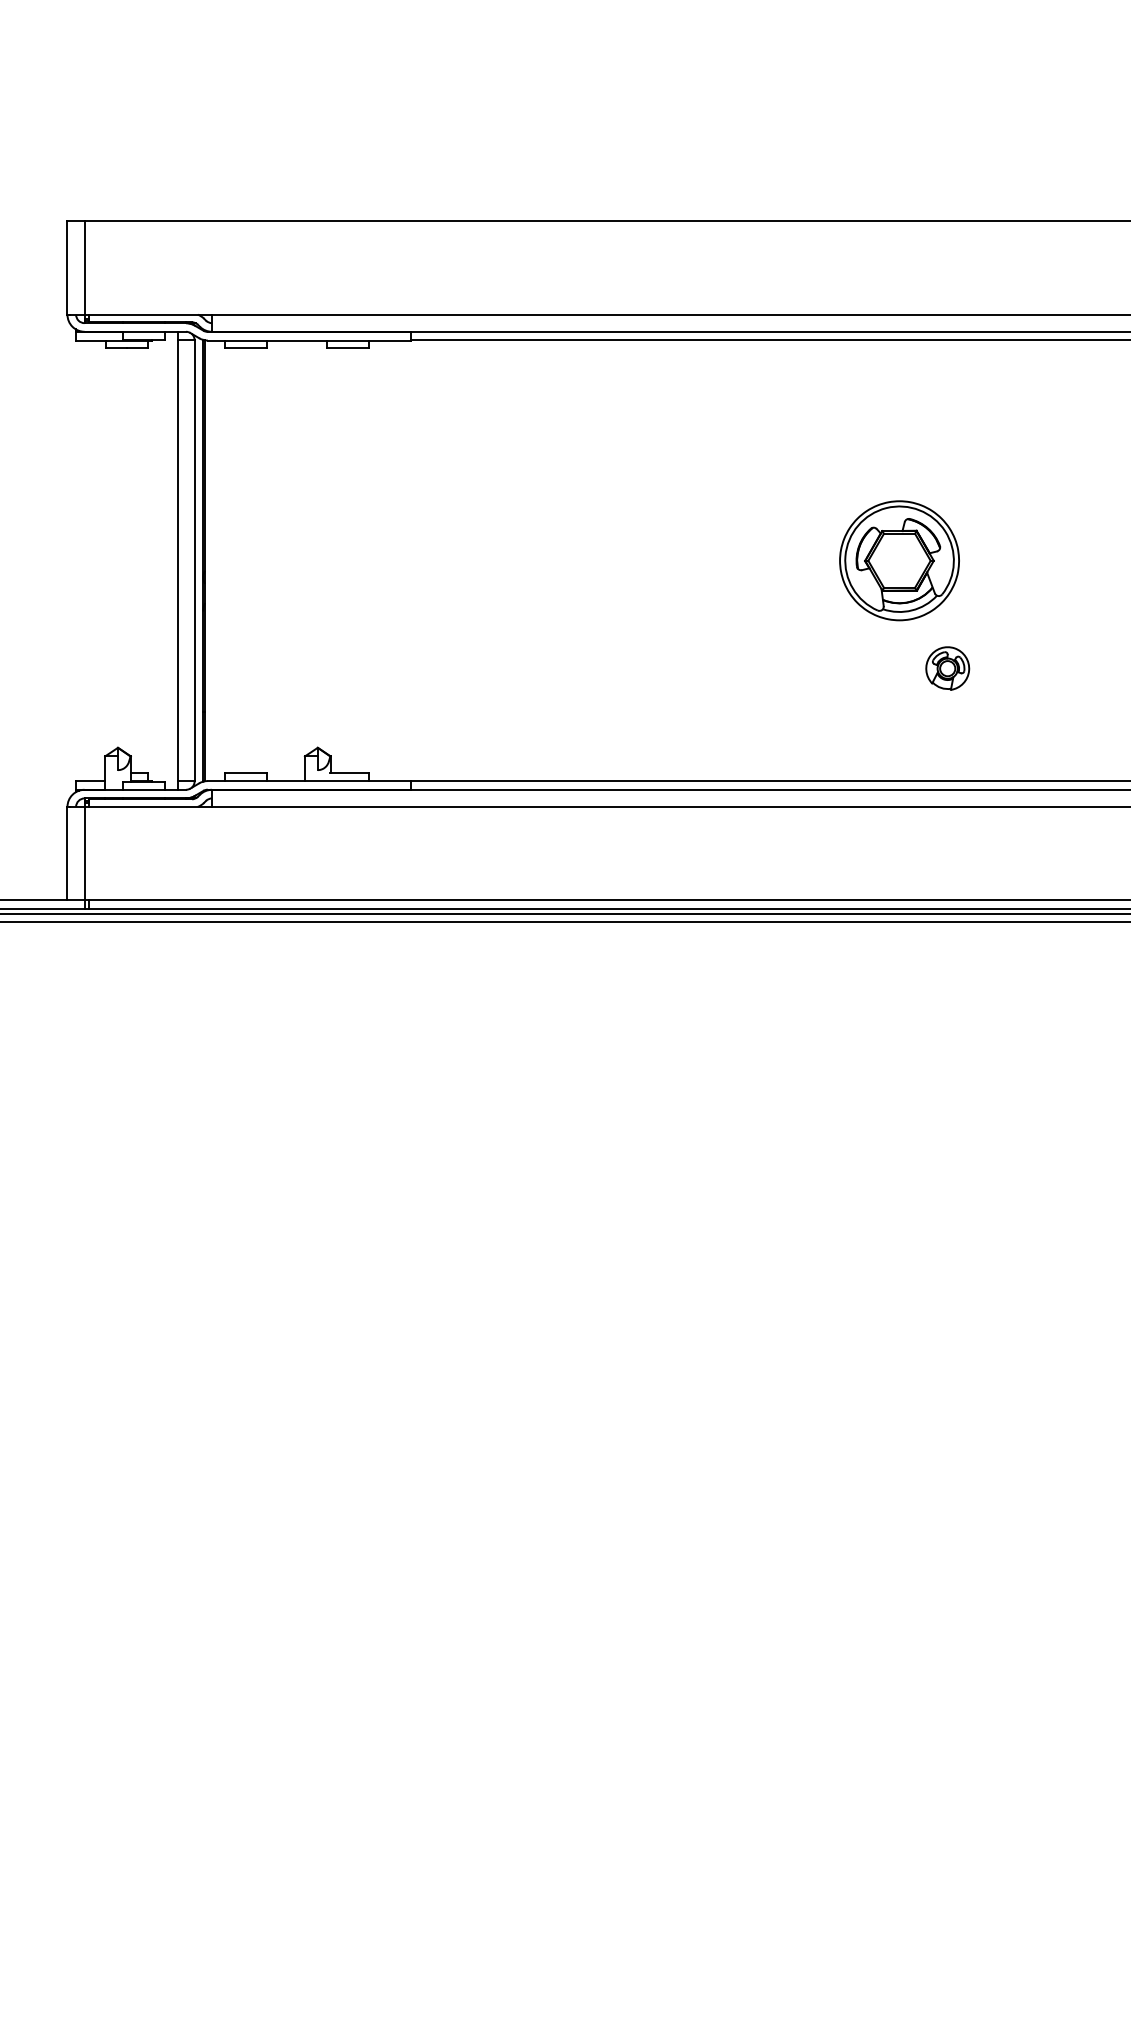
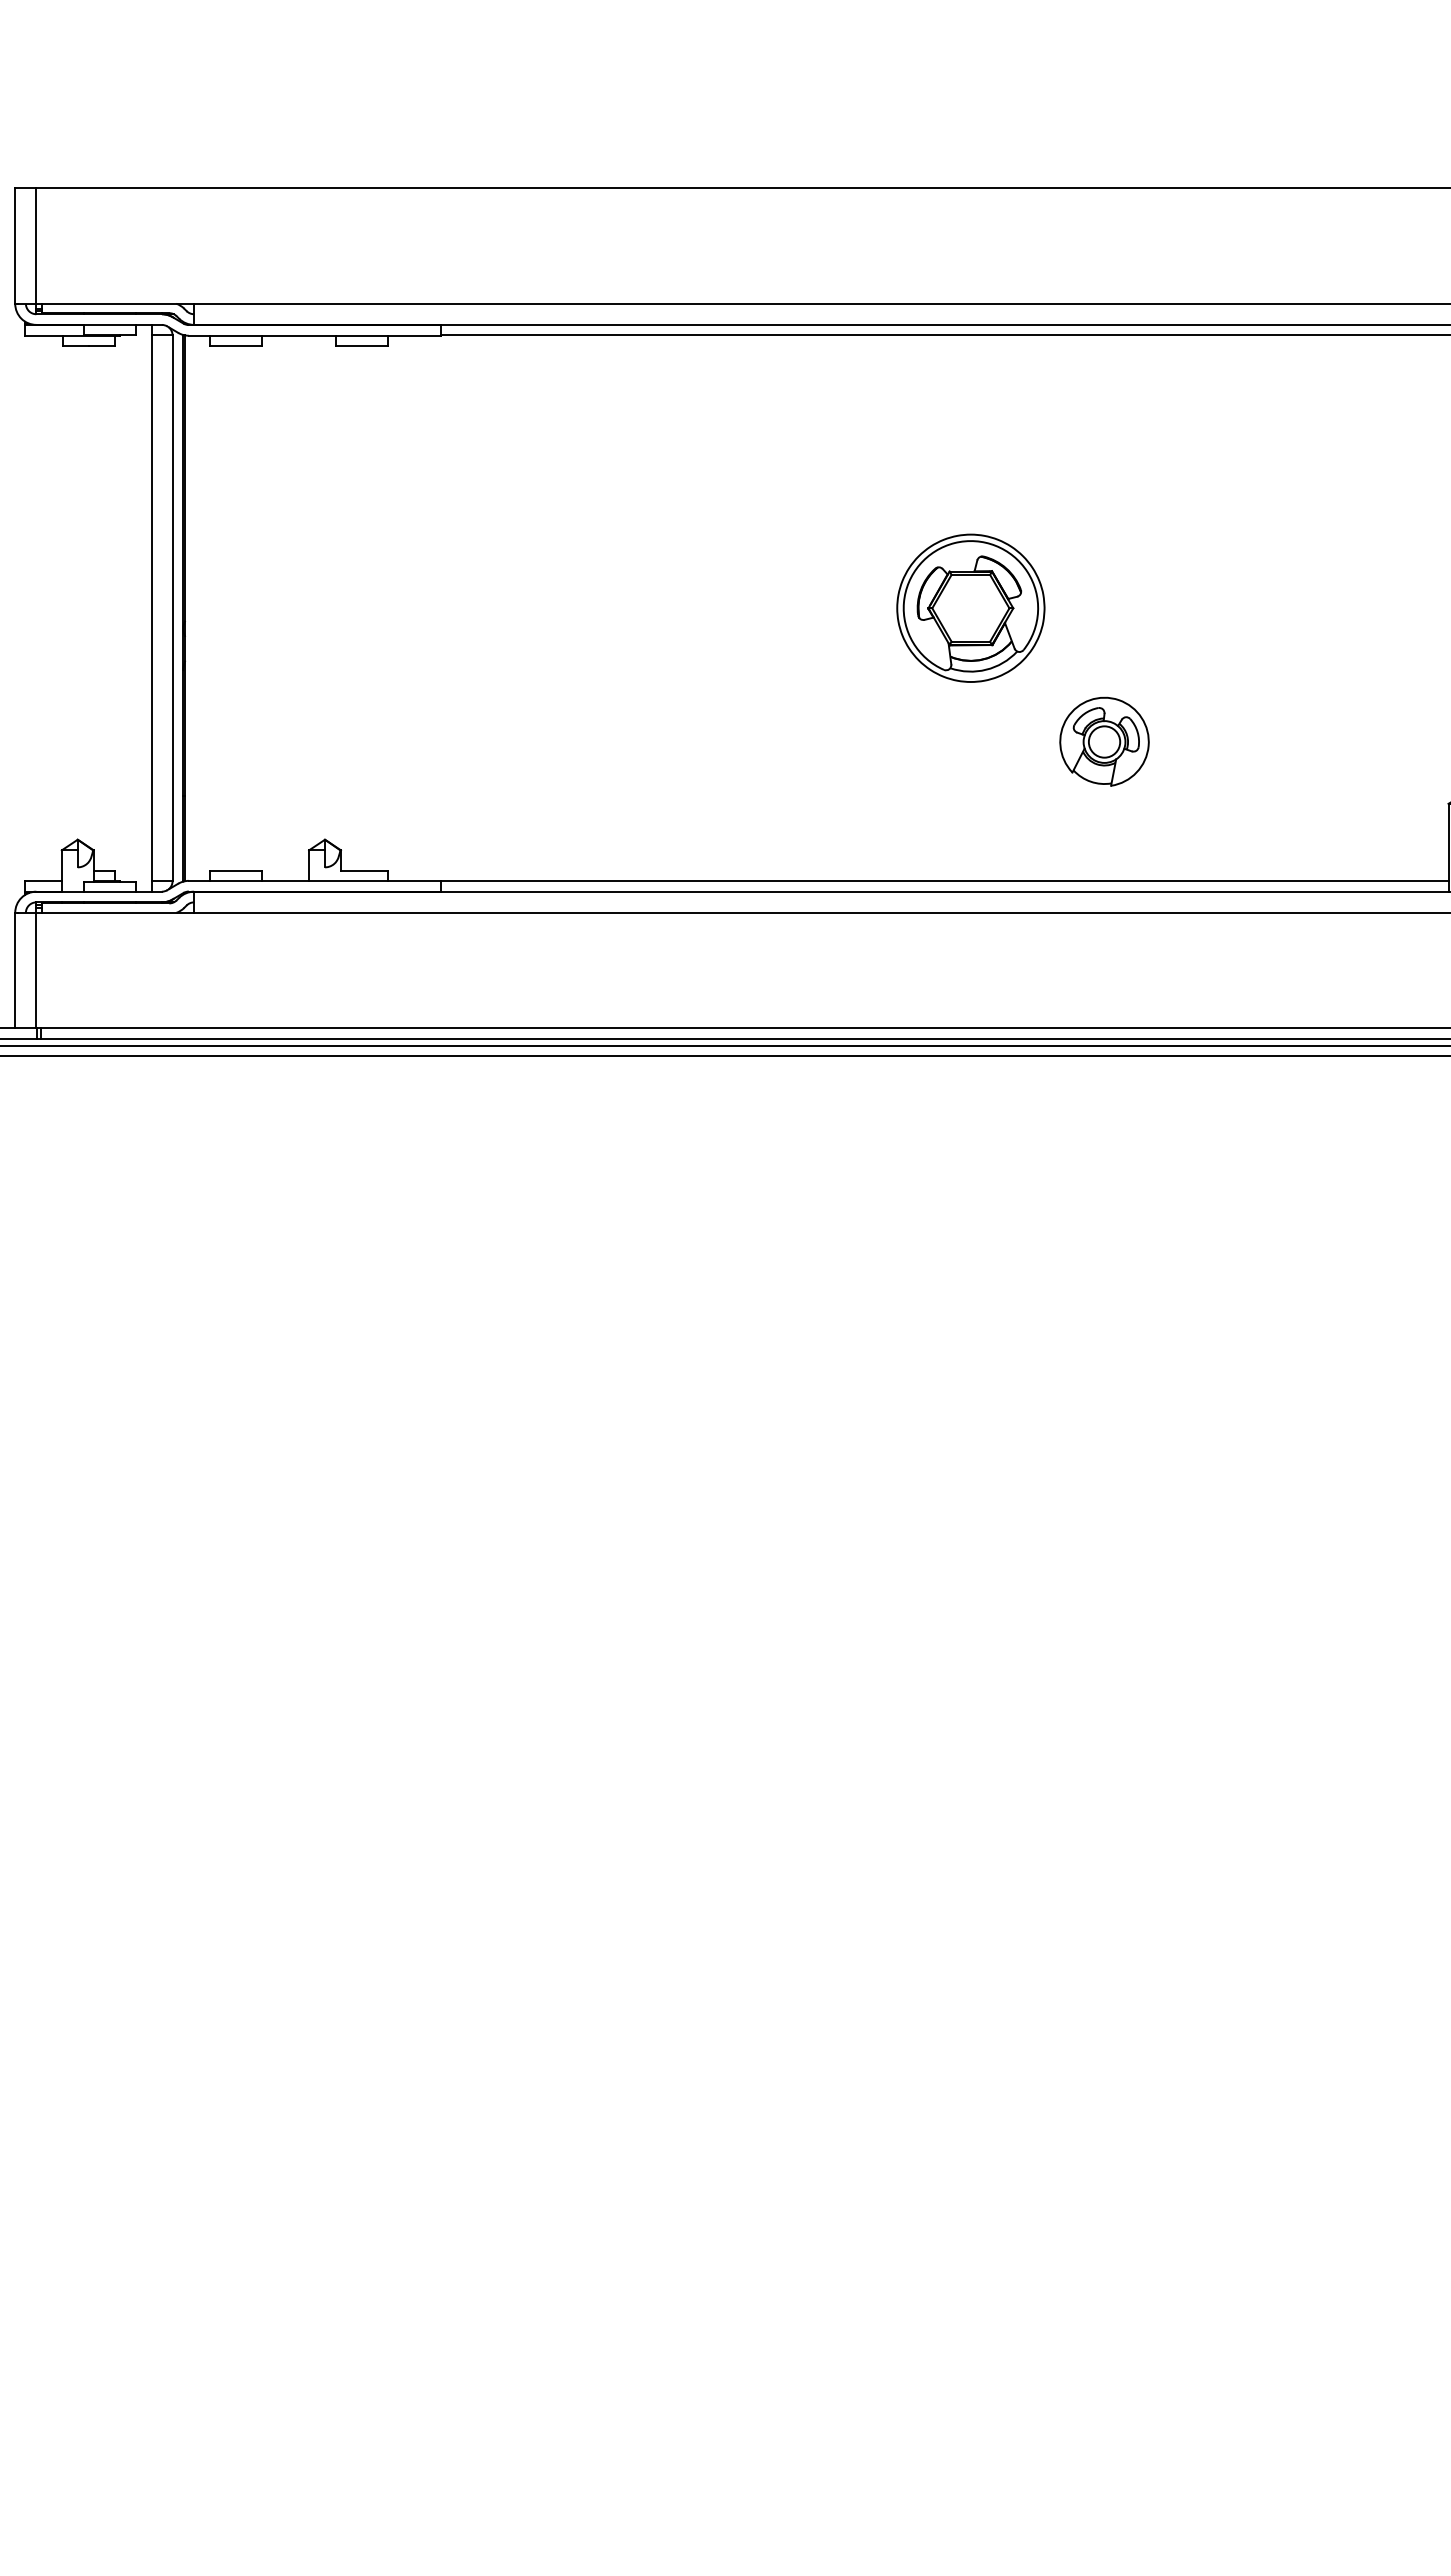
part: (899, 560) -> (970, 607), moved
part: (947, 668) -> (1104, 741), size x1.67

